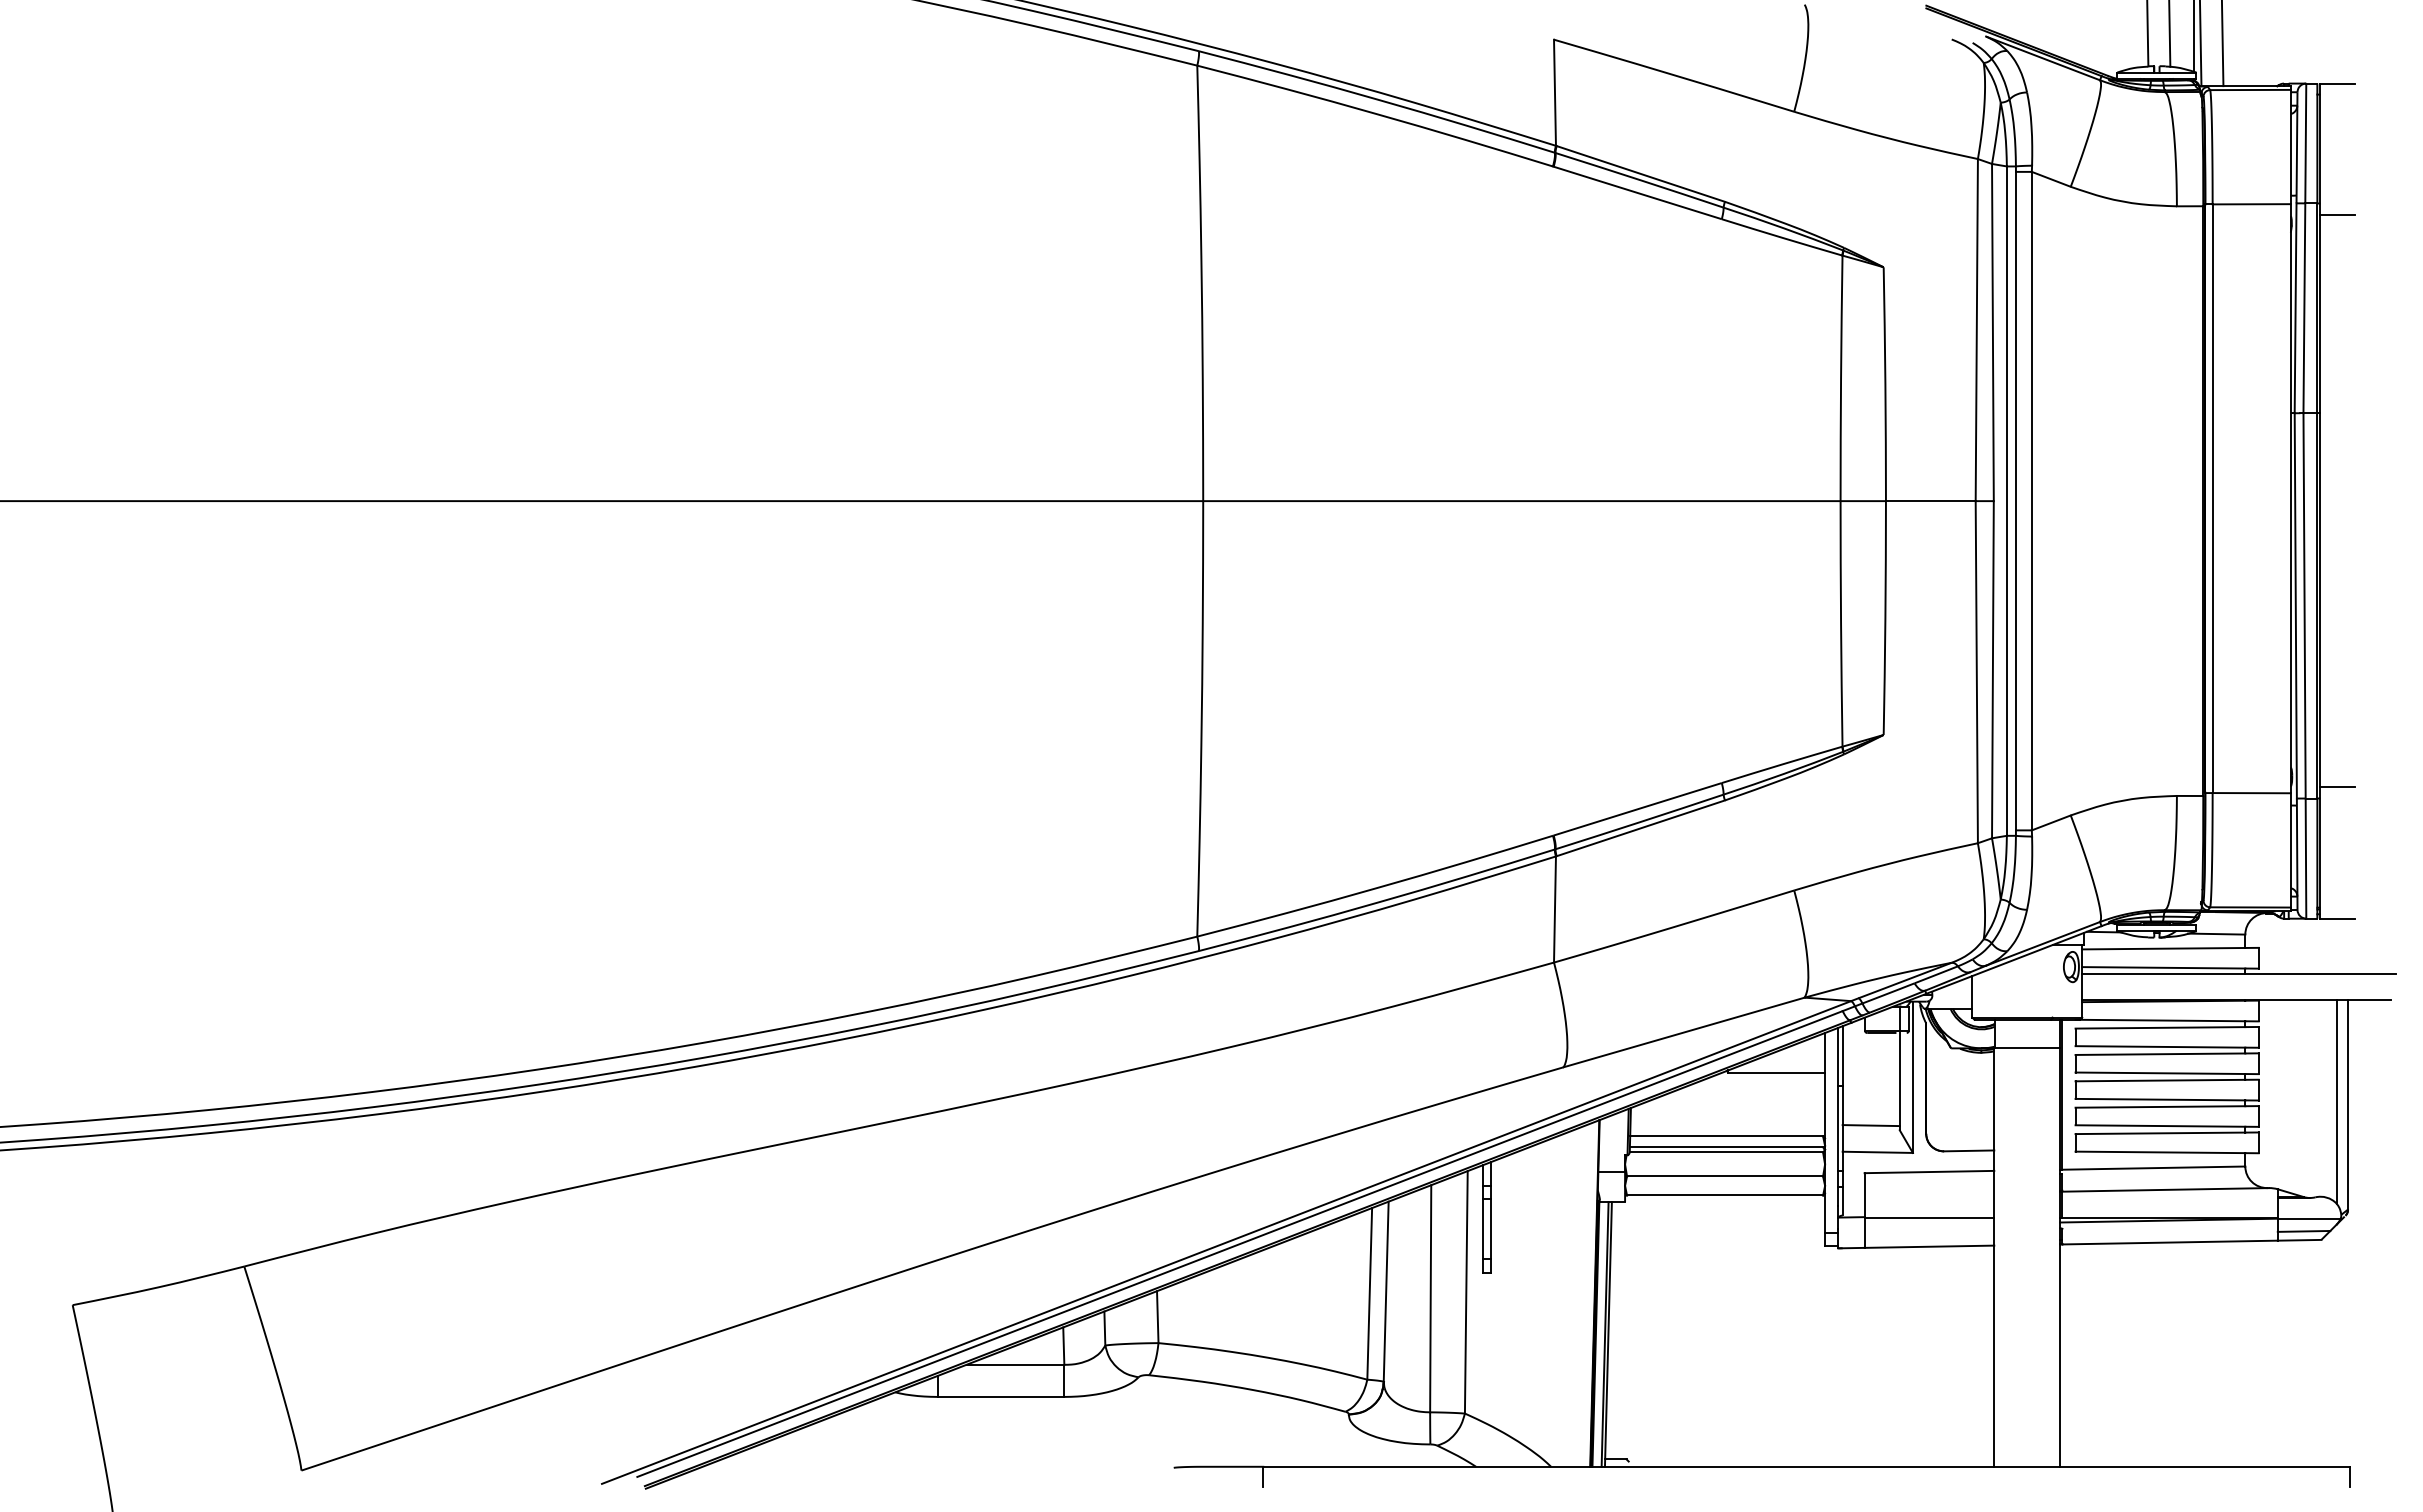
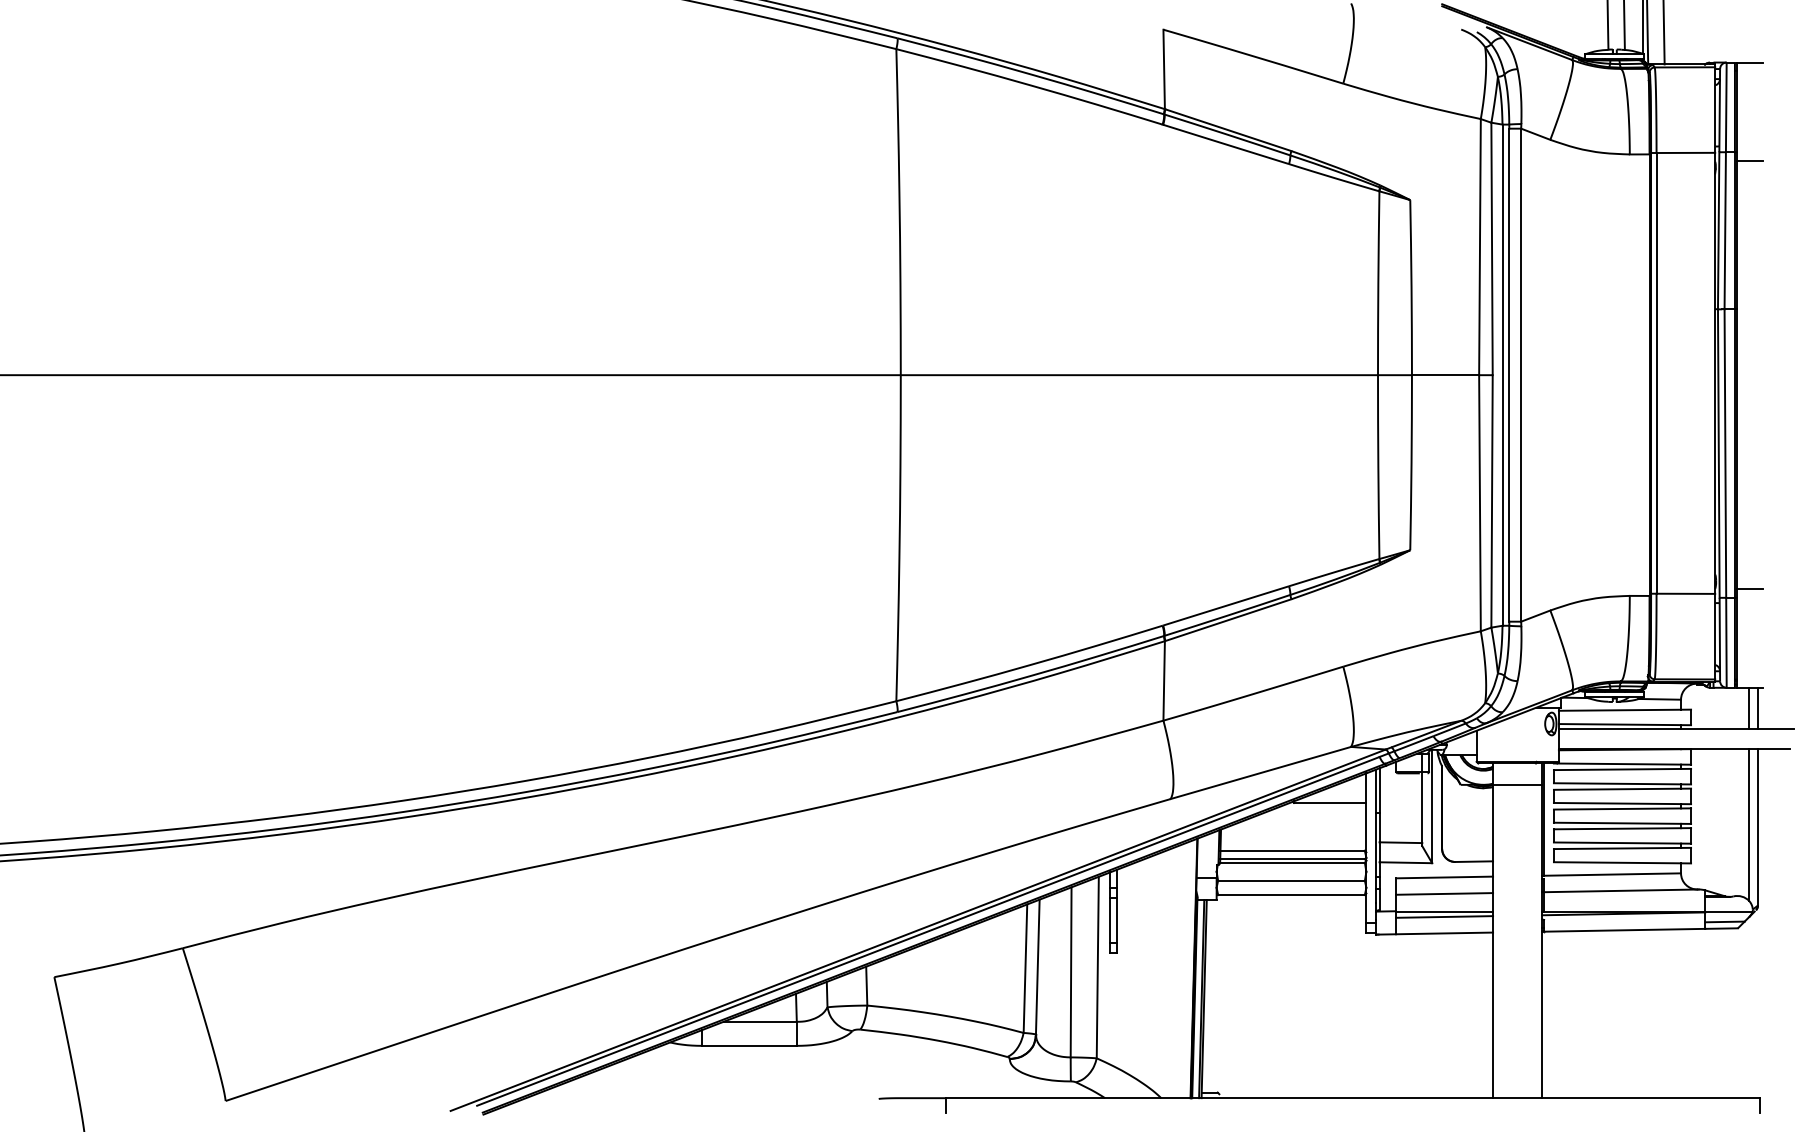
line: (2336, 945) -> (1749, 707), added
line: (2348, 945) -> (1758, 707), added
line: (1929, 1193) -> (1444, 893), added
line: (1929, 1224) -> (1444, 916), added

